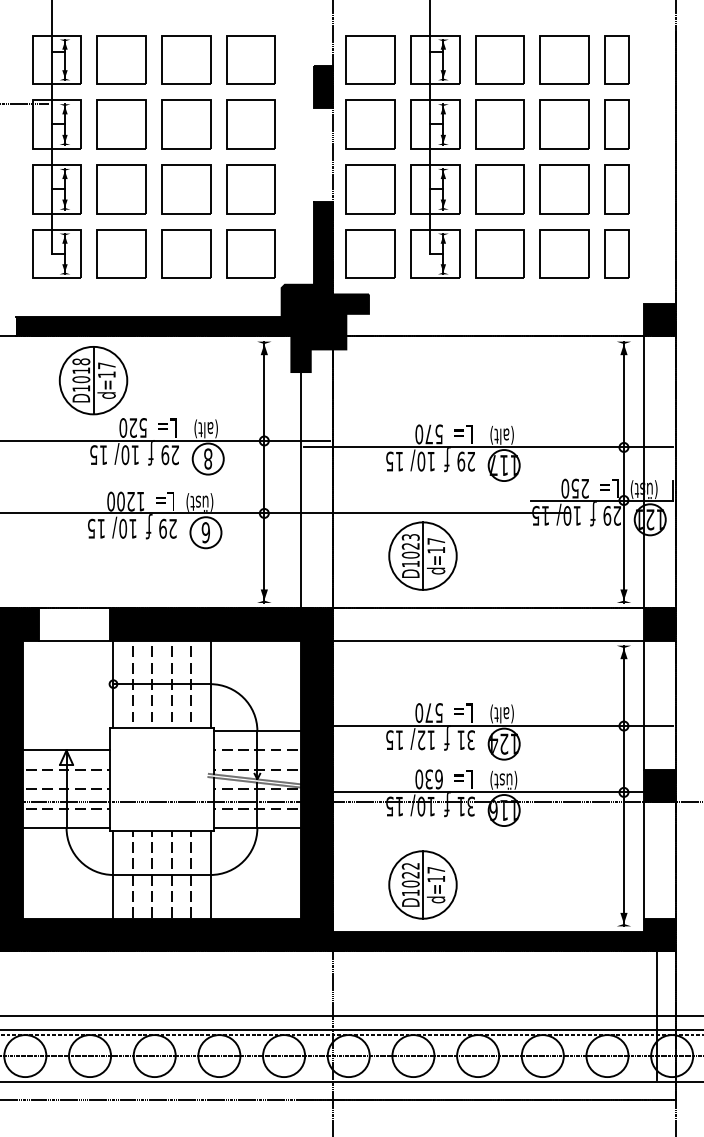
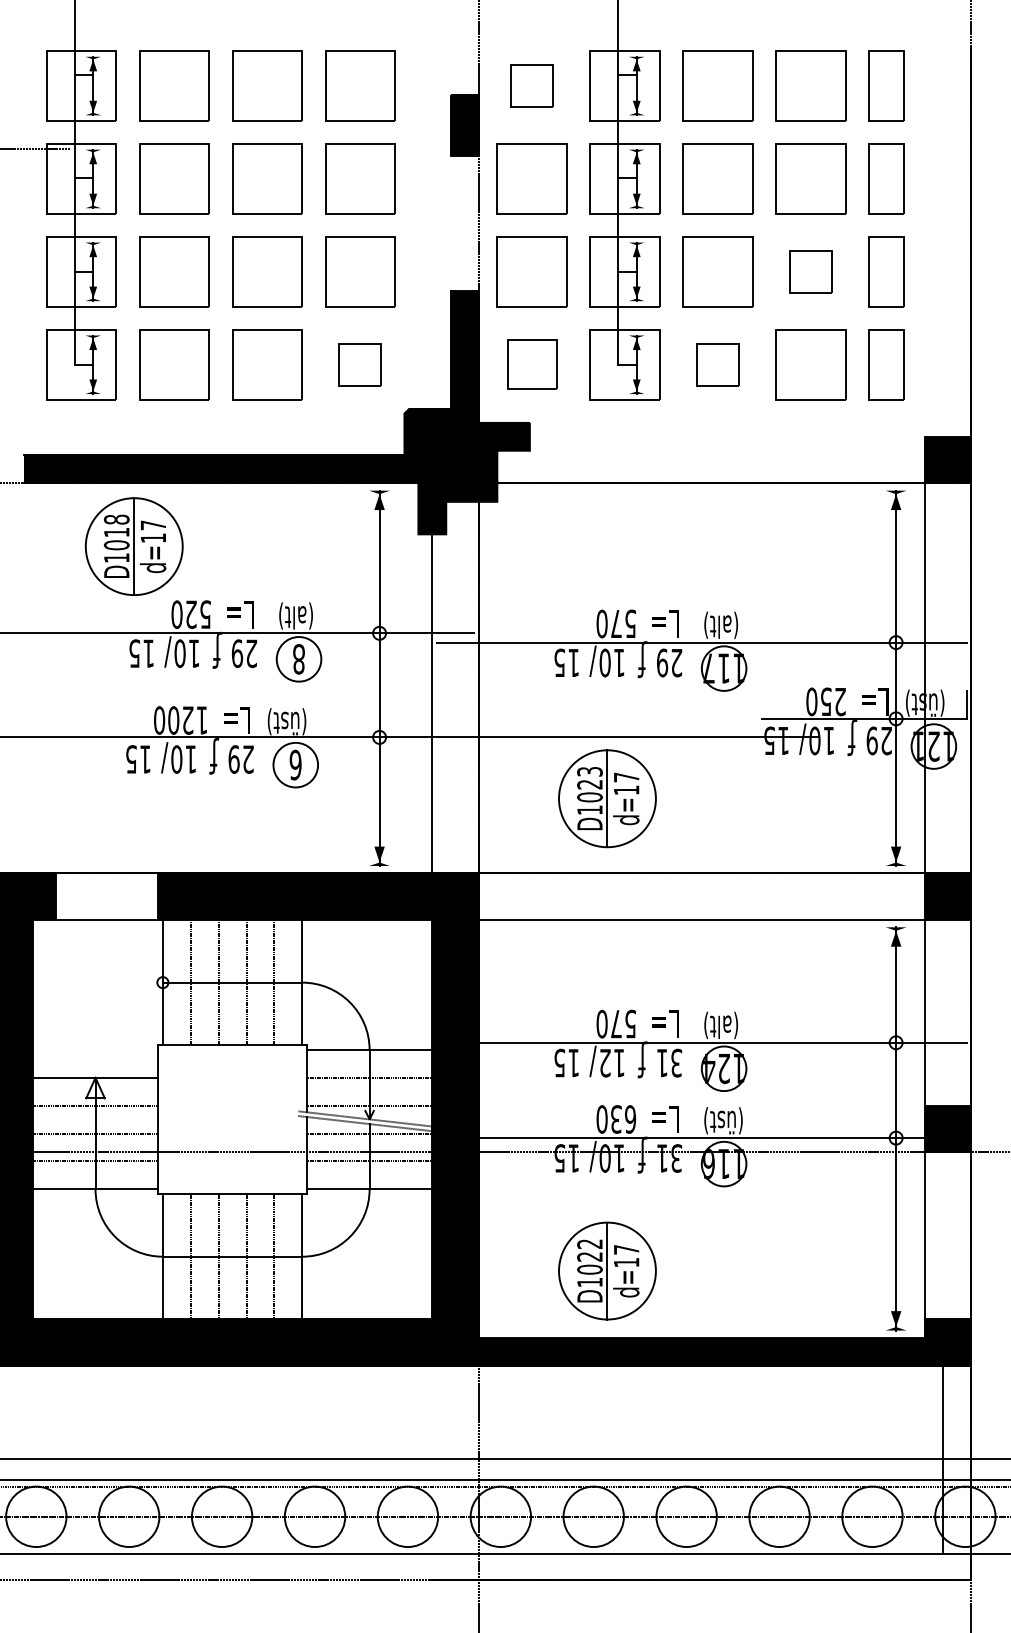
part: (370, 59) -> (532, 85), size x0.6
part: (564, 189) -> (810, 272), size x0.6
part: (250, 253) -> (359, 364), size x0.6
part: (370, 253) -> (532, 364), size x0.7
part: (499, 253) -> (717, 364), size x0.6

